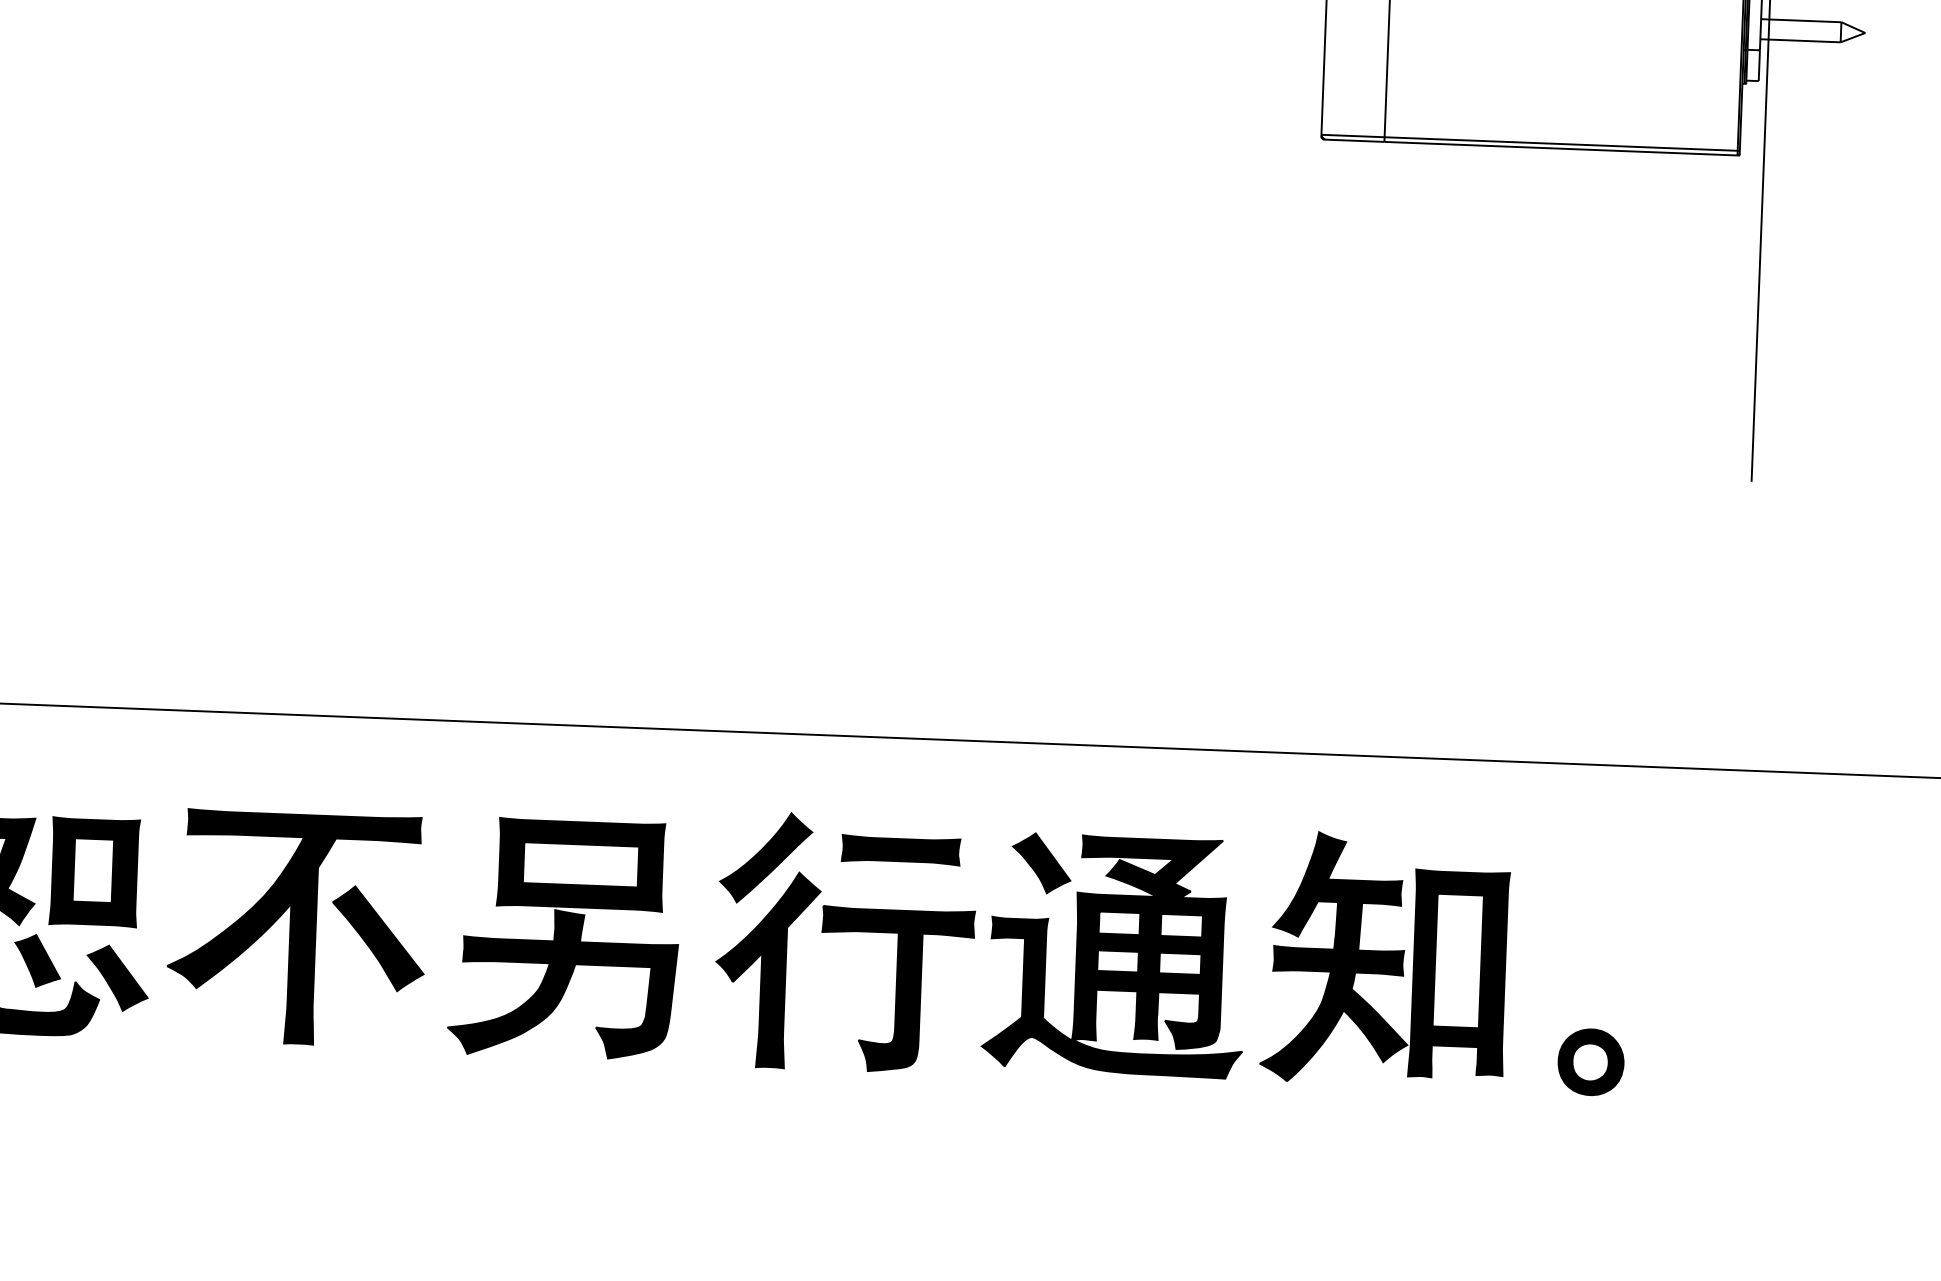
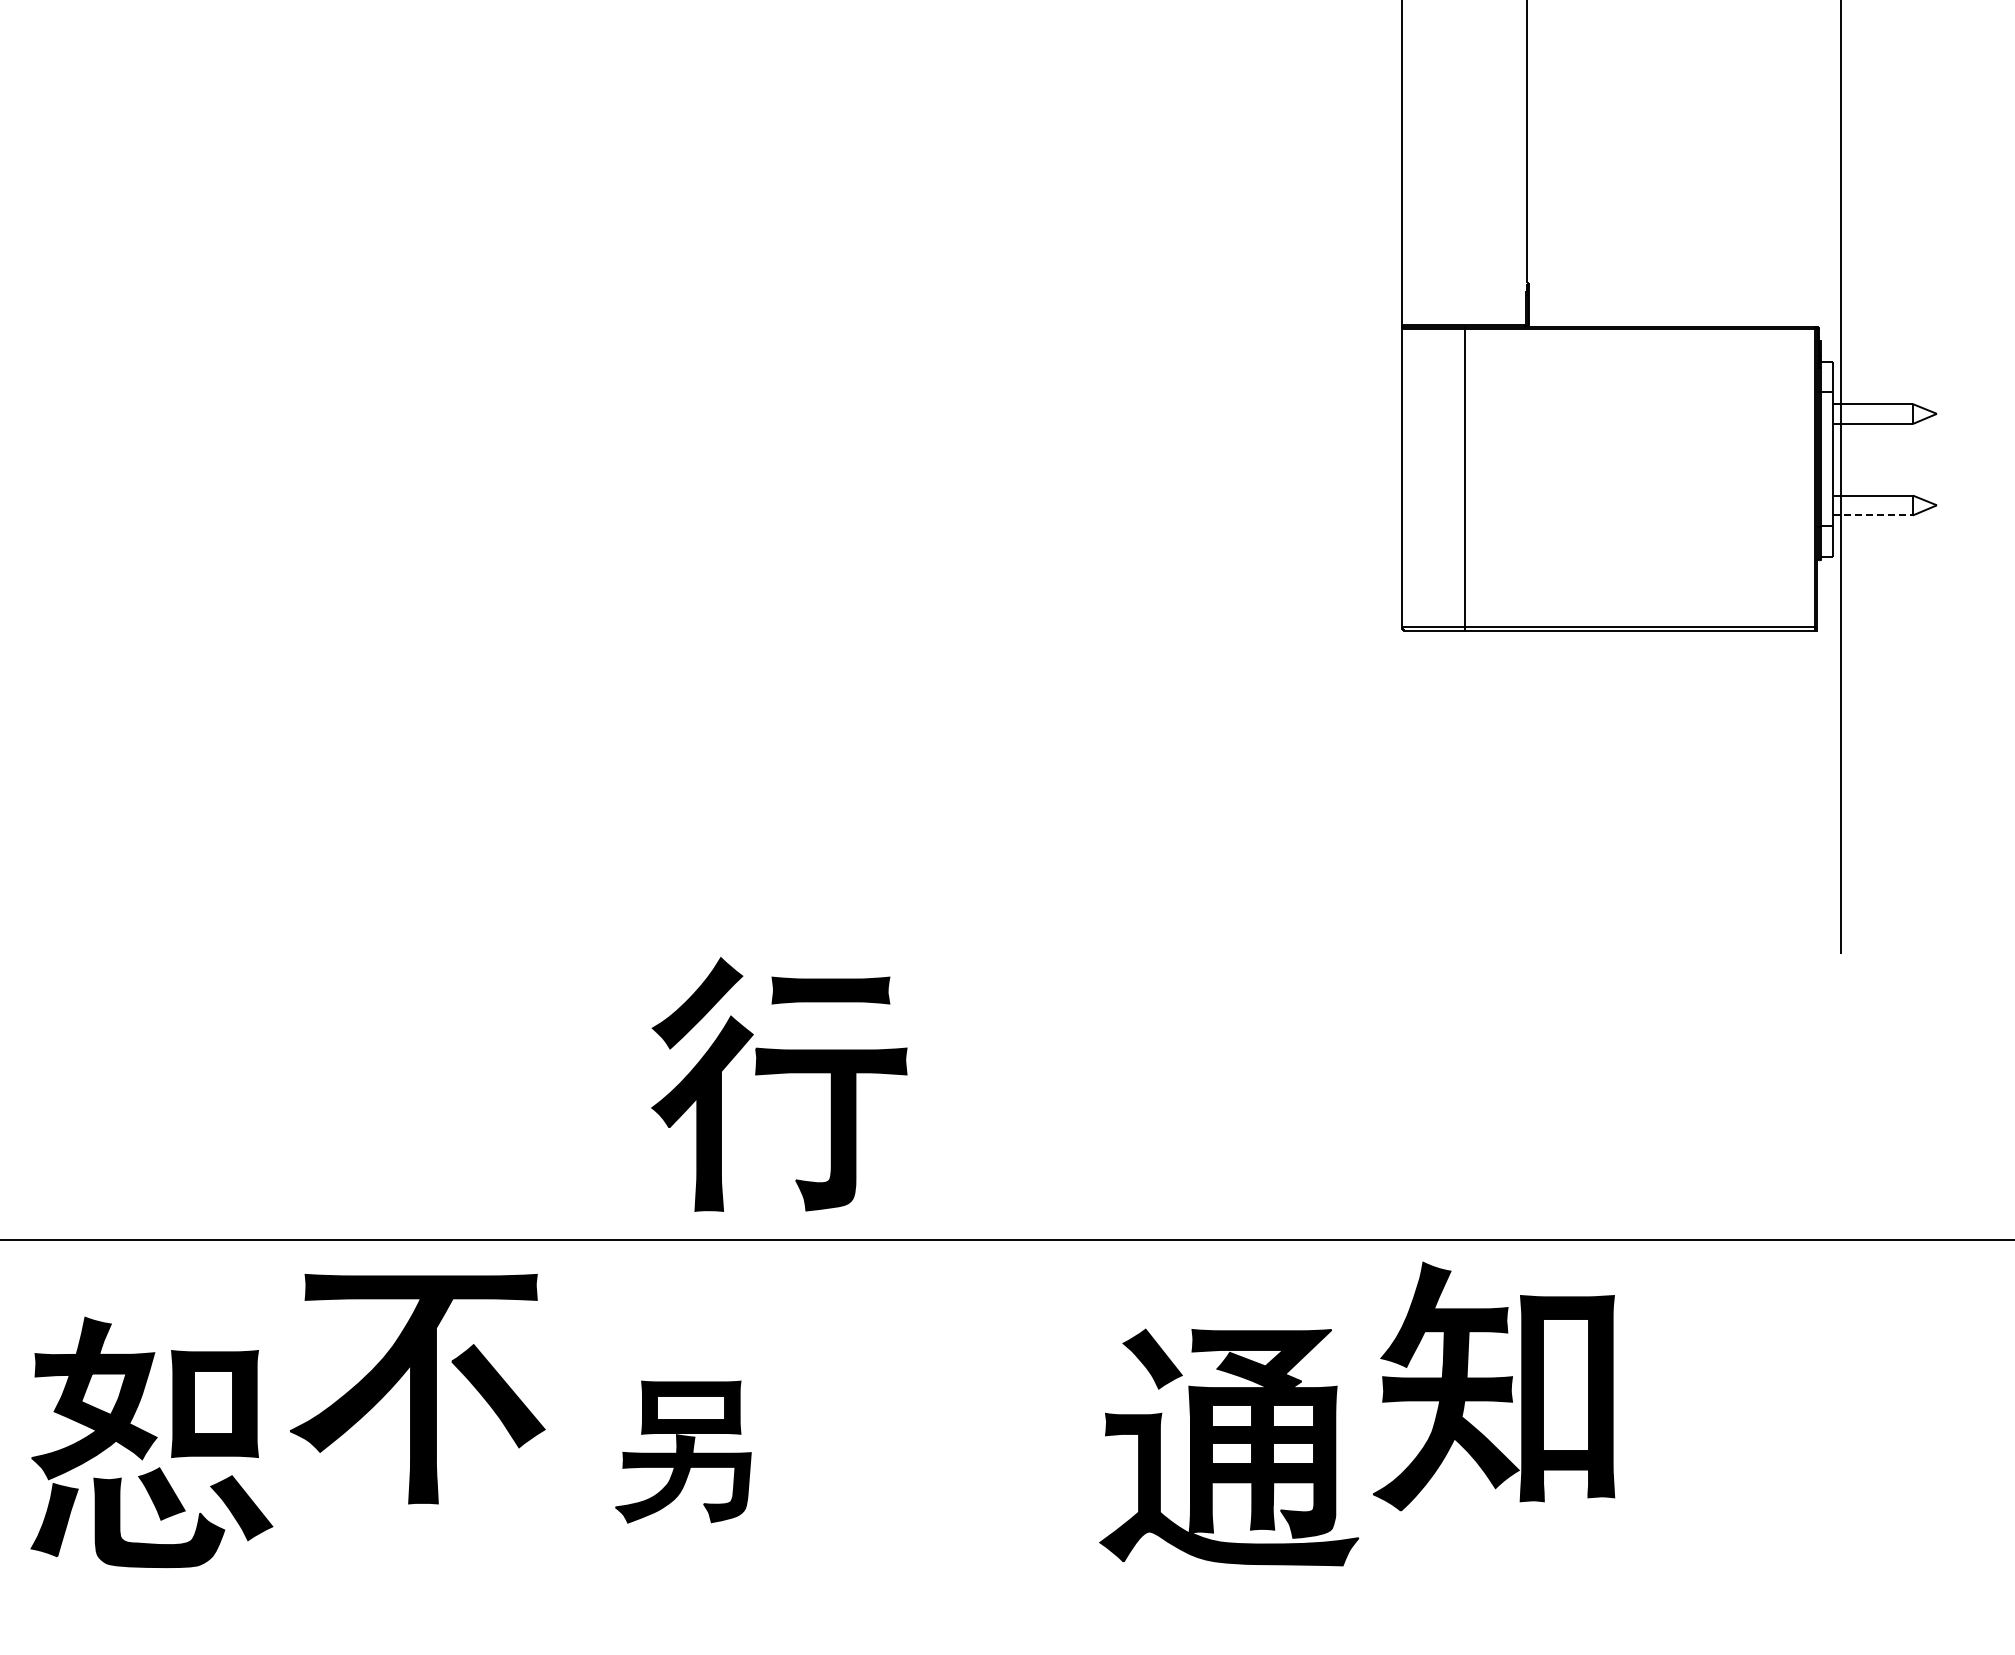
line: (1800, 40) -> (1873, 515), solid -> dashed
part: (297, 927) -> (417, 1388), moved
part: (841, 932) -> (775, 1074), moved
part: (565, 938) -> (683, 1451), size x0.6
part: (1386, 959) -> (1494, 1386), moved
part: (1591, 1061) -> (1704, 1534), removed

